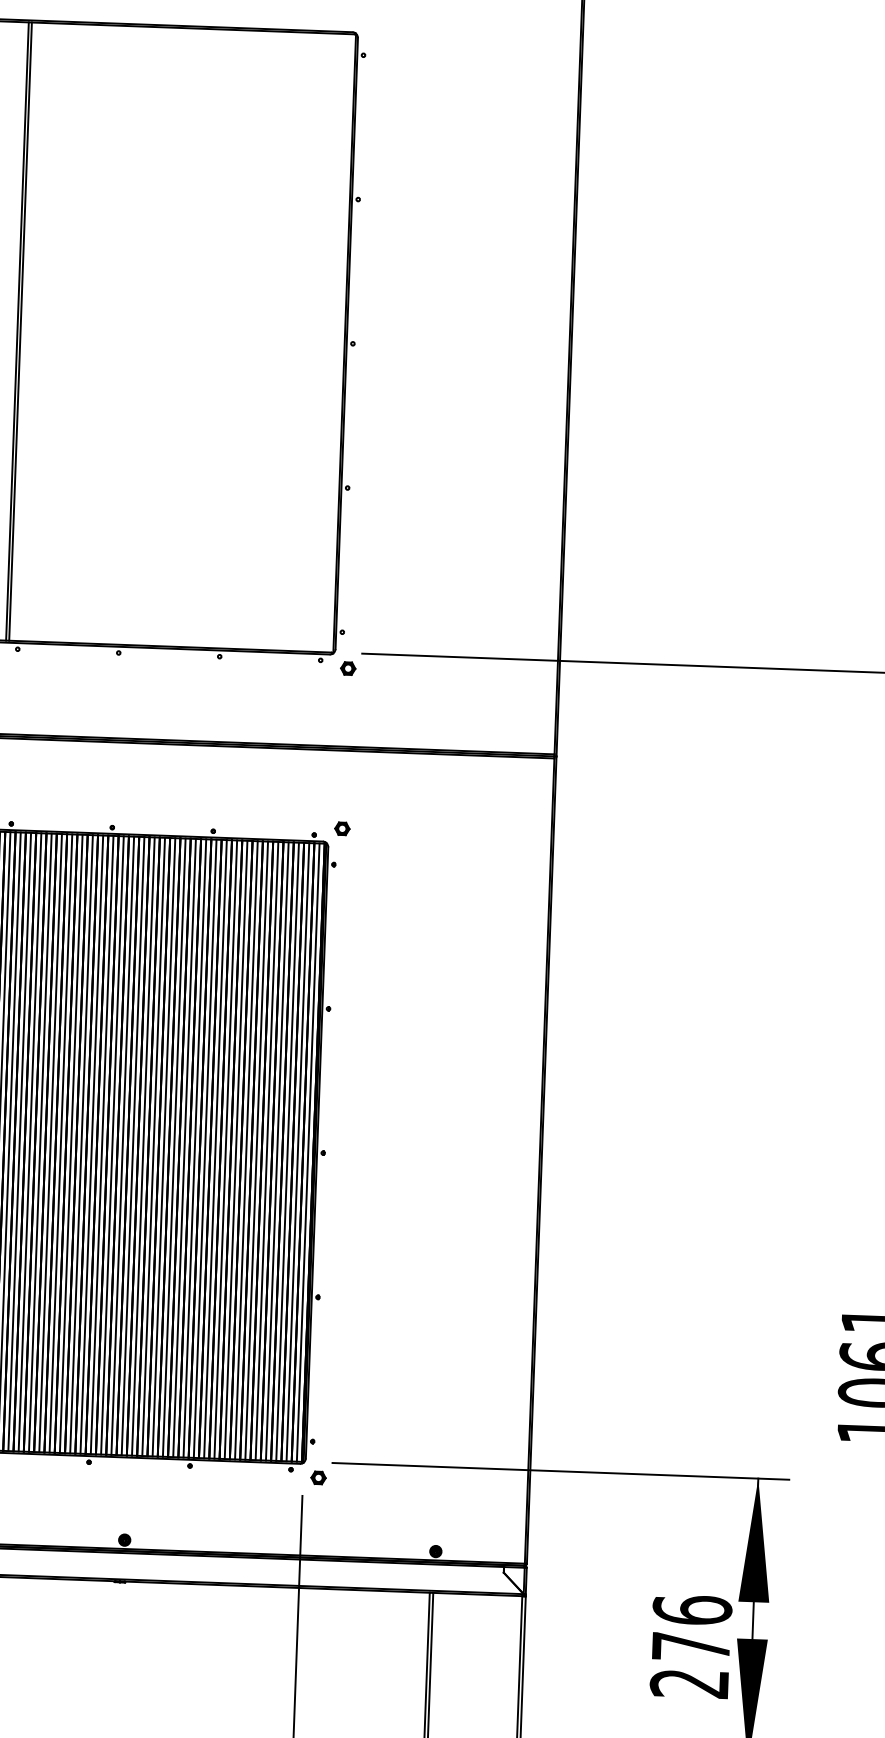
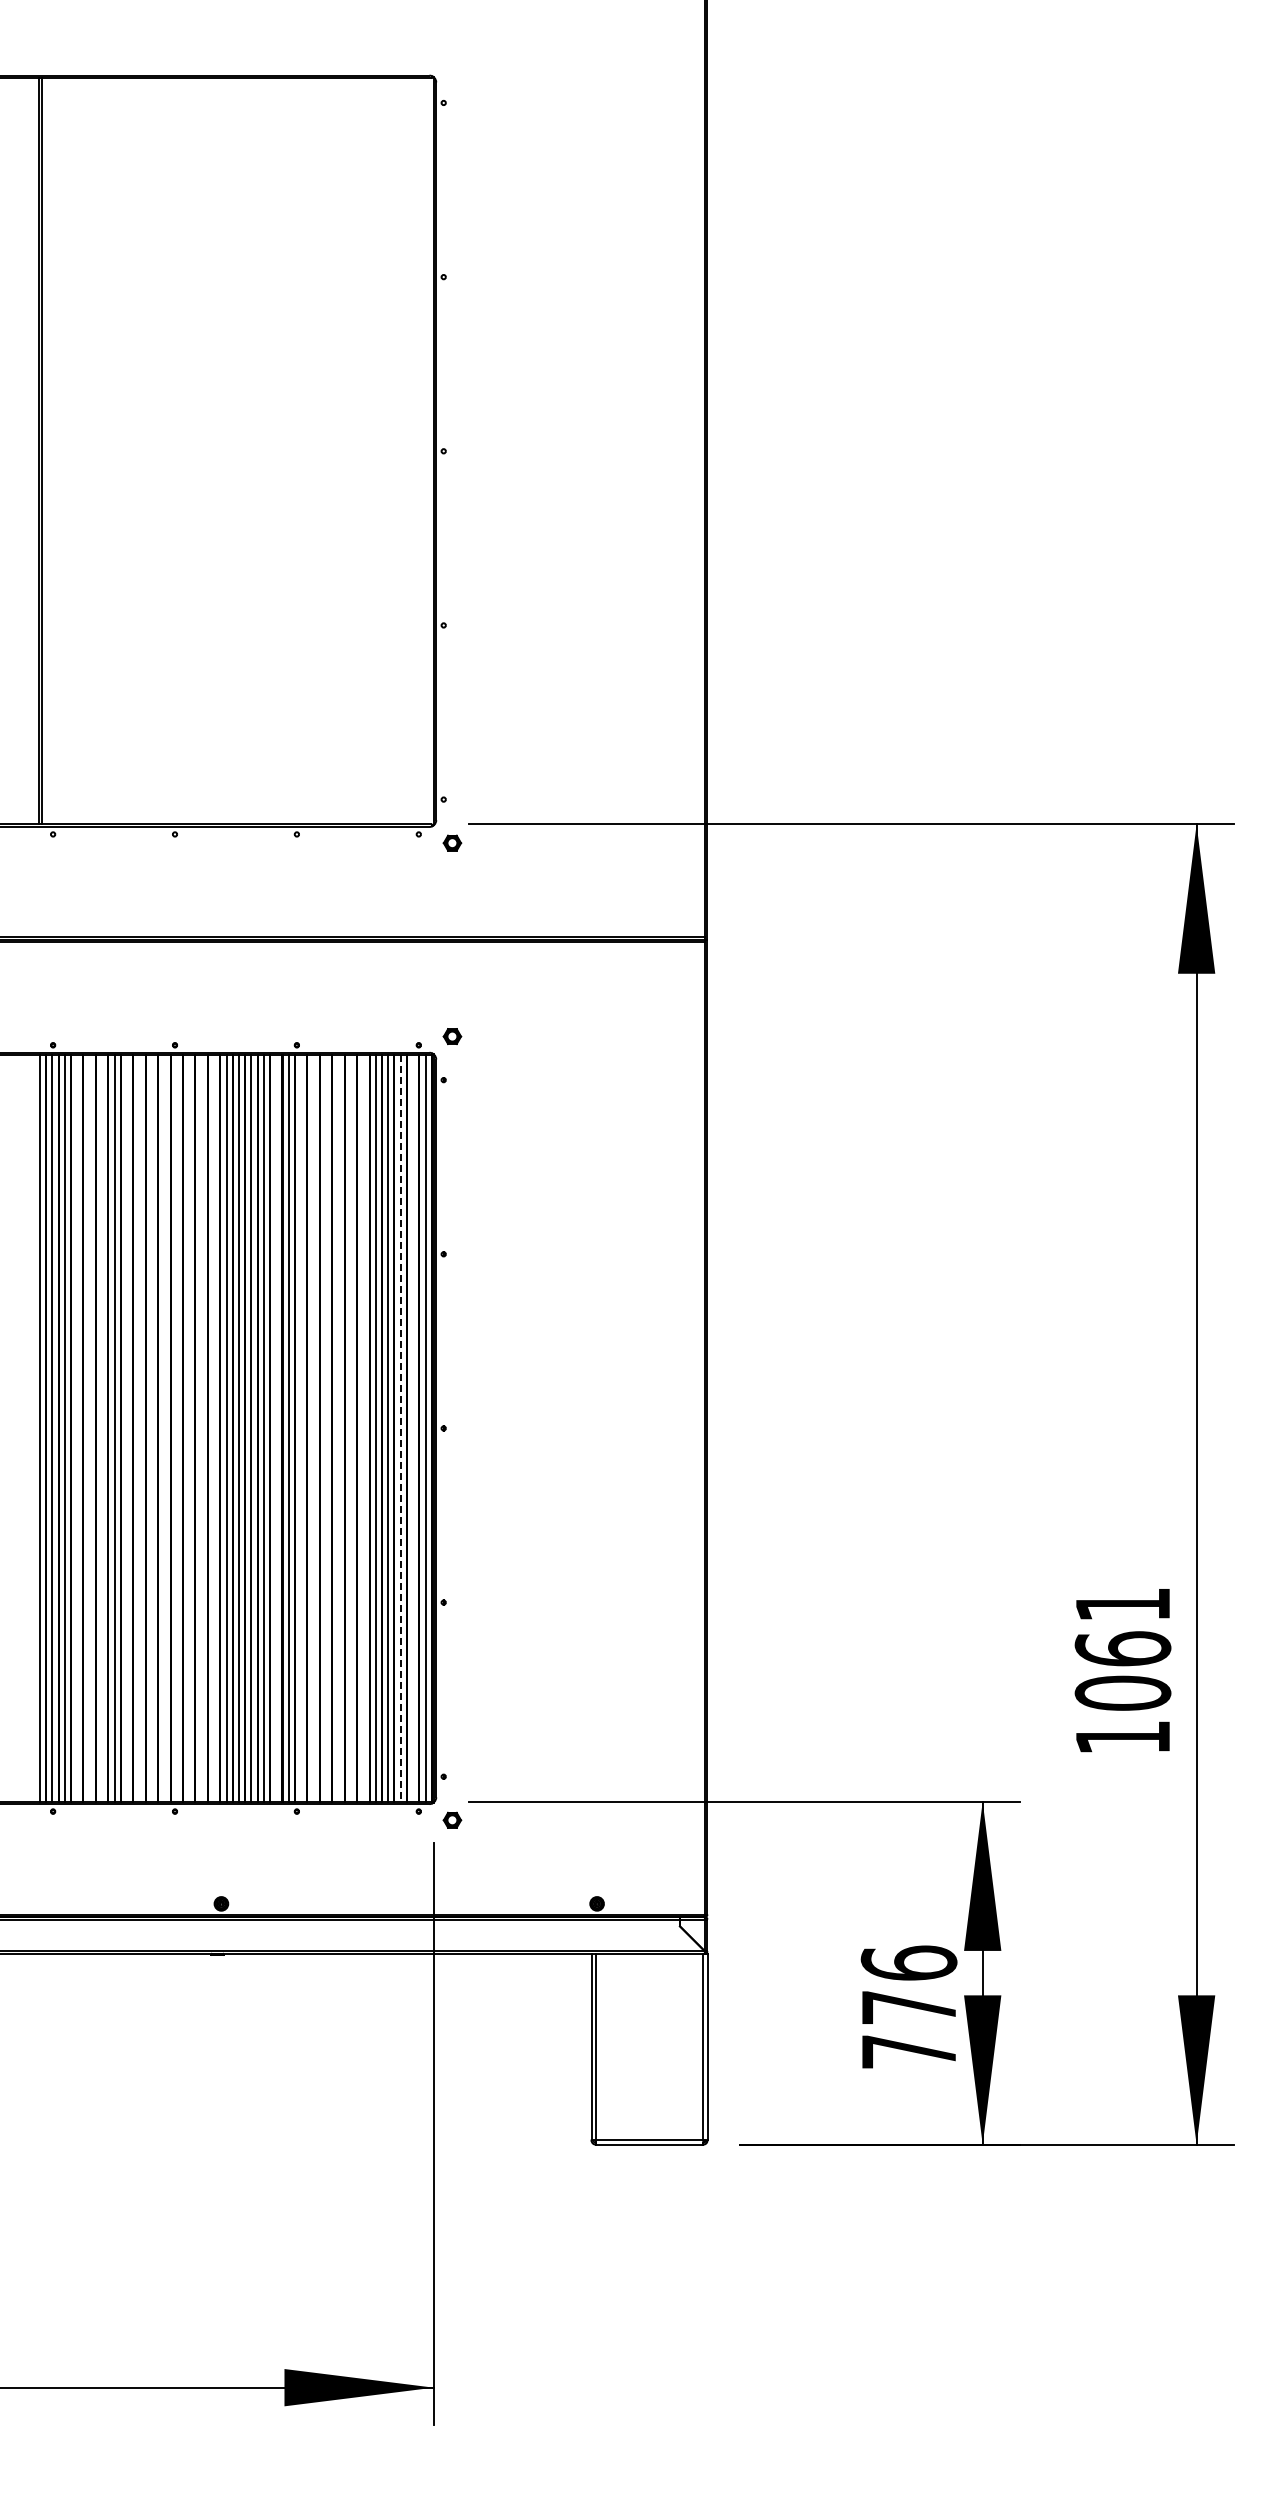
line: (19, 1142) -> (77, 1428), removed
line: (29, 1142) -> (89, 1428), removed
line: (40, 1142) -> (102, 1428), removed
line: (61, 1143) -> (127, 1428), removed
line: (71, 1143) -> (139, 1428), removed
line: (81, 1144) -> (151, 1428), removed
line: (91, 1144) -> (164, 1428), removed
line: (101, 1145) -> (176, 1428), removed
line: (112, 1145) -> (189, 1428), removed
line: (122, 1145) -> (201, 1428), removed
line: (133, 1146) -> (214, 1428), removed
line: (184, 1148) -> (276, 1428), removed
line: (205, 1148) -> (301, 1428), removed
line: (215, 1149) -> (313, 1428), removed
line: (226, 1149) -> (326, 1428), removed
line: (236, 1149) -> (338, 1428), removed
line: (246, 1150) -> (350, 1428), removed
line: (256, 1150) -> (363, 1428), removed
line: (287, 1151) -> (400, 1428), solid -> dashed
line: (298, 1152) -> (413, 1428), removed
text: (688, 1683) -> (907, 2051), 276 -> 776

